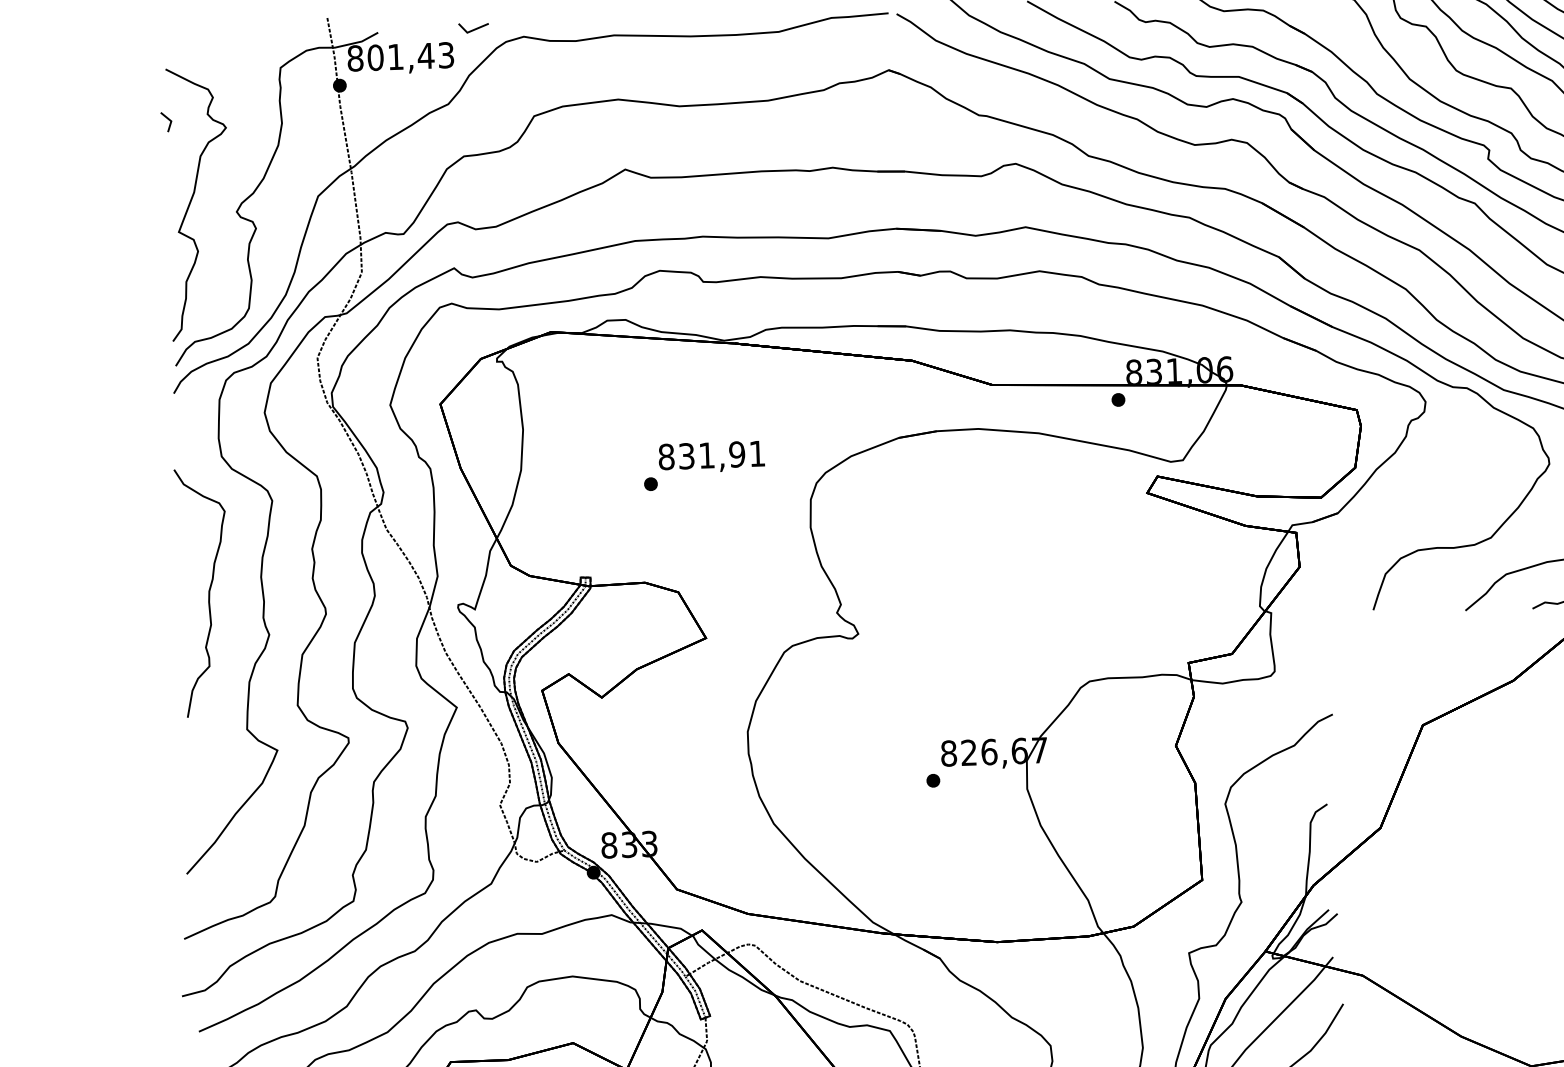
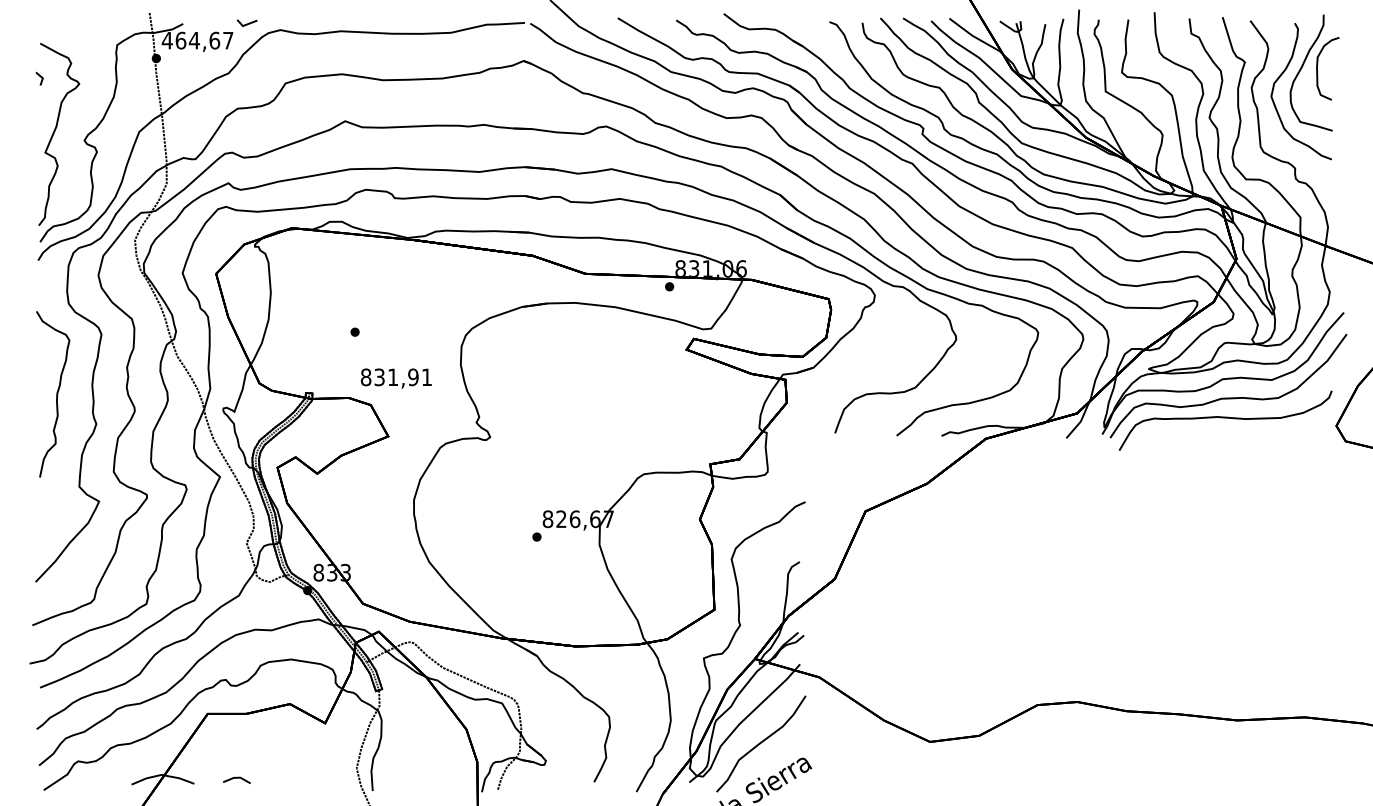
text: (400, 56) -> (197, 40), 801,43 -> 464,67
text: (711, 457) -> (396, 378), moved

